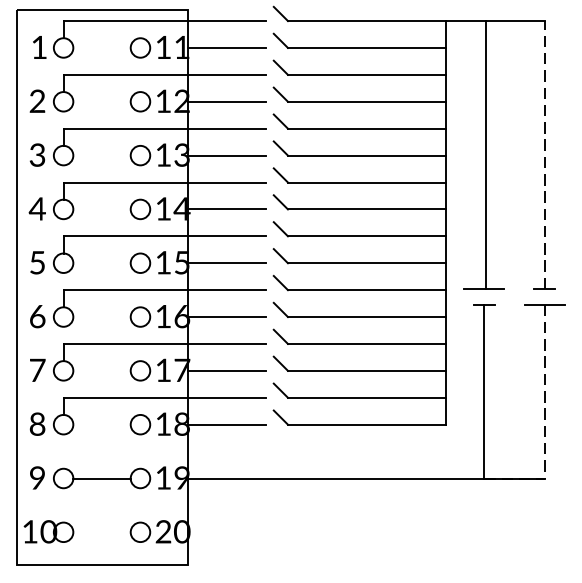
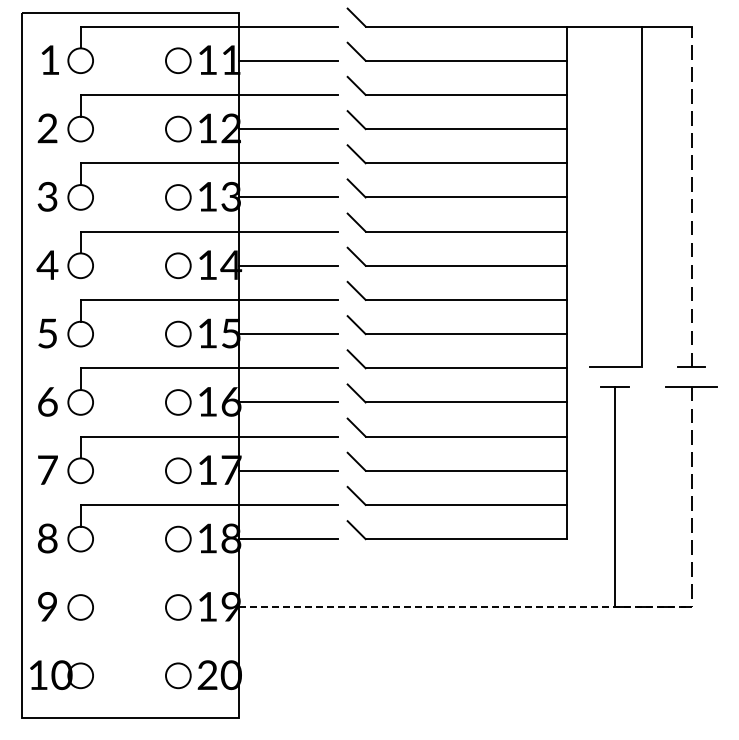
line: (485, 154) -> (641, 196), moved
line: (102, 478) -> (129, 607), removed
line: (366, 478) -> (465, 607), solid -> dashed

